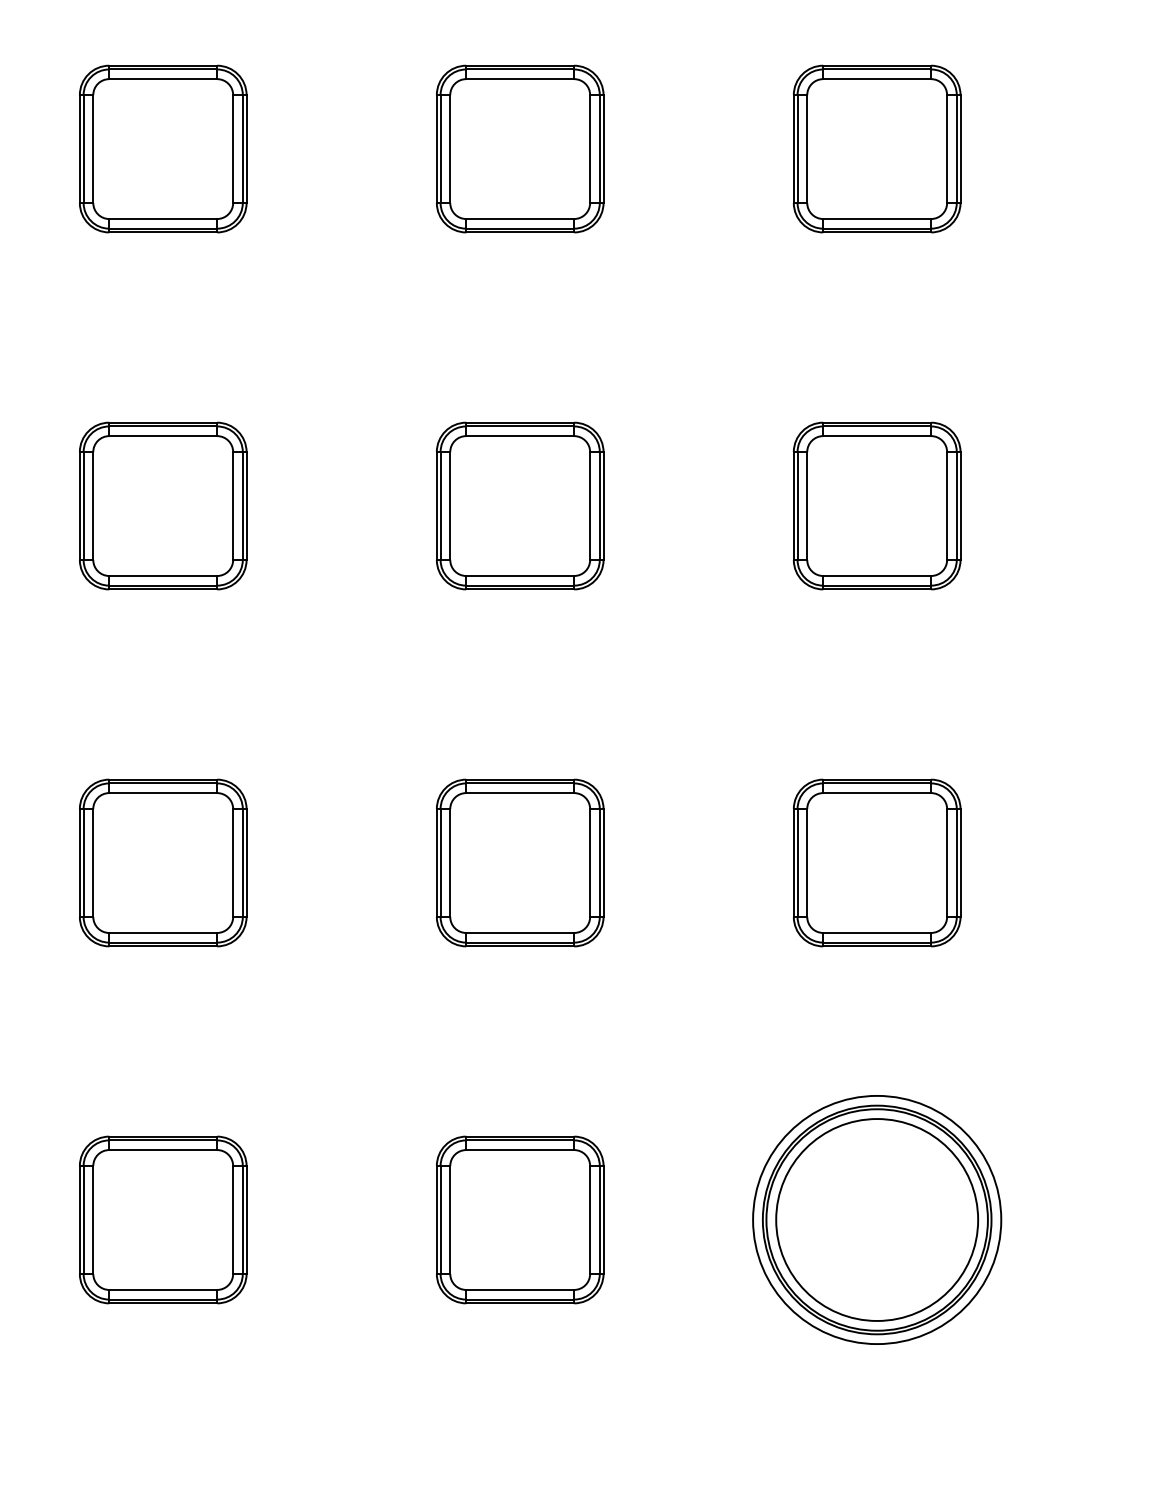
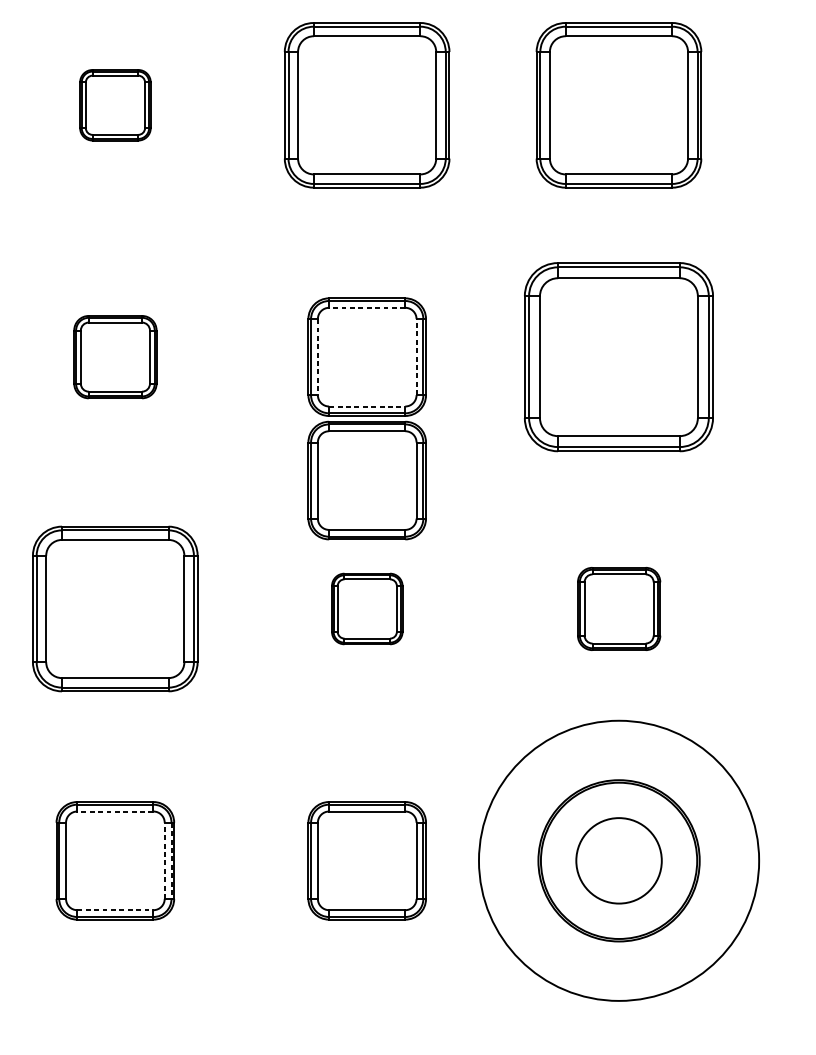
part: (163, 148) -> (115, 104), size x0.6
part: (520, 148) -> (367, 104), size x1.4
part: (877, 148) -> (619, 104), size x1.4
line: (520, 436) -> (367, 308), solid -> dashed
part: (163, 505) -> (115, 356), size x0.7
part: (877, 505) -> (619, 356), size x1.6
line: (450, 506) -> (318, 357), solid -> dashed
line: (590, 506) -> (416, 357), solid -> dashed
line: (520, 576) -> (367, 406), solid -> dashed
part: (520, 680) -> (367, 480), added
part: (163, 862) -> (115, 608), size x1.4
part: (520, 862) -> (367, 608), size x0.6
part: (877, 862) -> (619, 608), size x0.7
line: (163, 1150) -> (115, 811), solid -> dashed
circle: (877, 1219) -> (619, 860), size x0.6
circle: (877, 1219) -> (619, 860), size x1.6
line: (233, 1220) -> (164, 861), solid -> dashed
line: (242, 1220) -> (171, 861), solid -> dashed
line: (163, 1289) -> (115, 909), solid -> dashed

